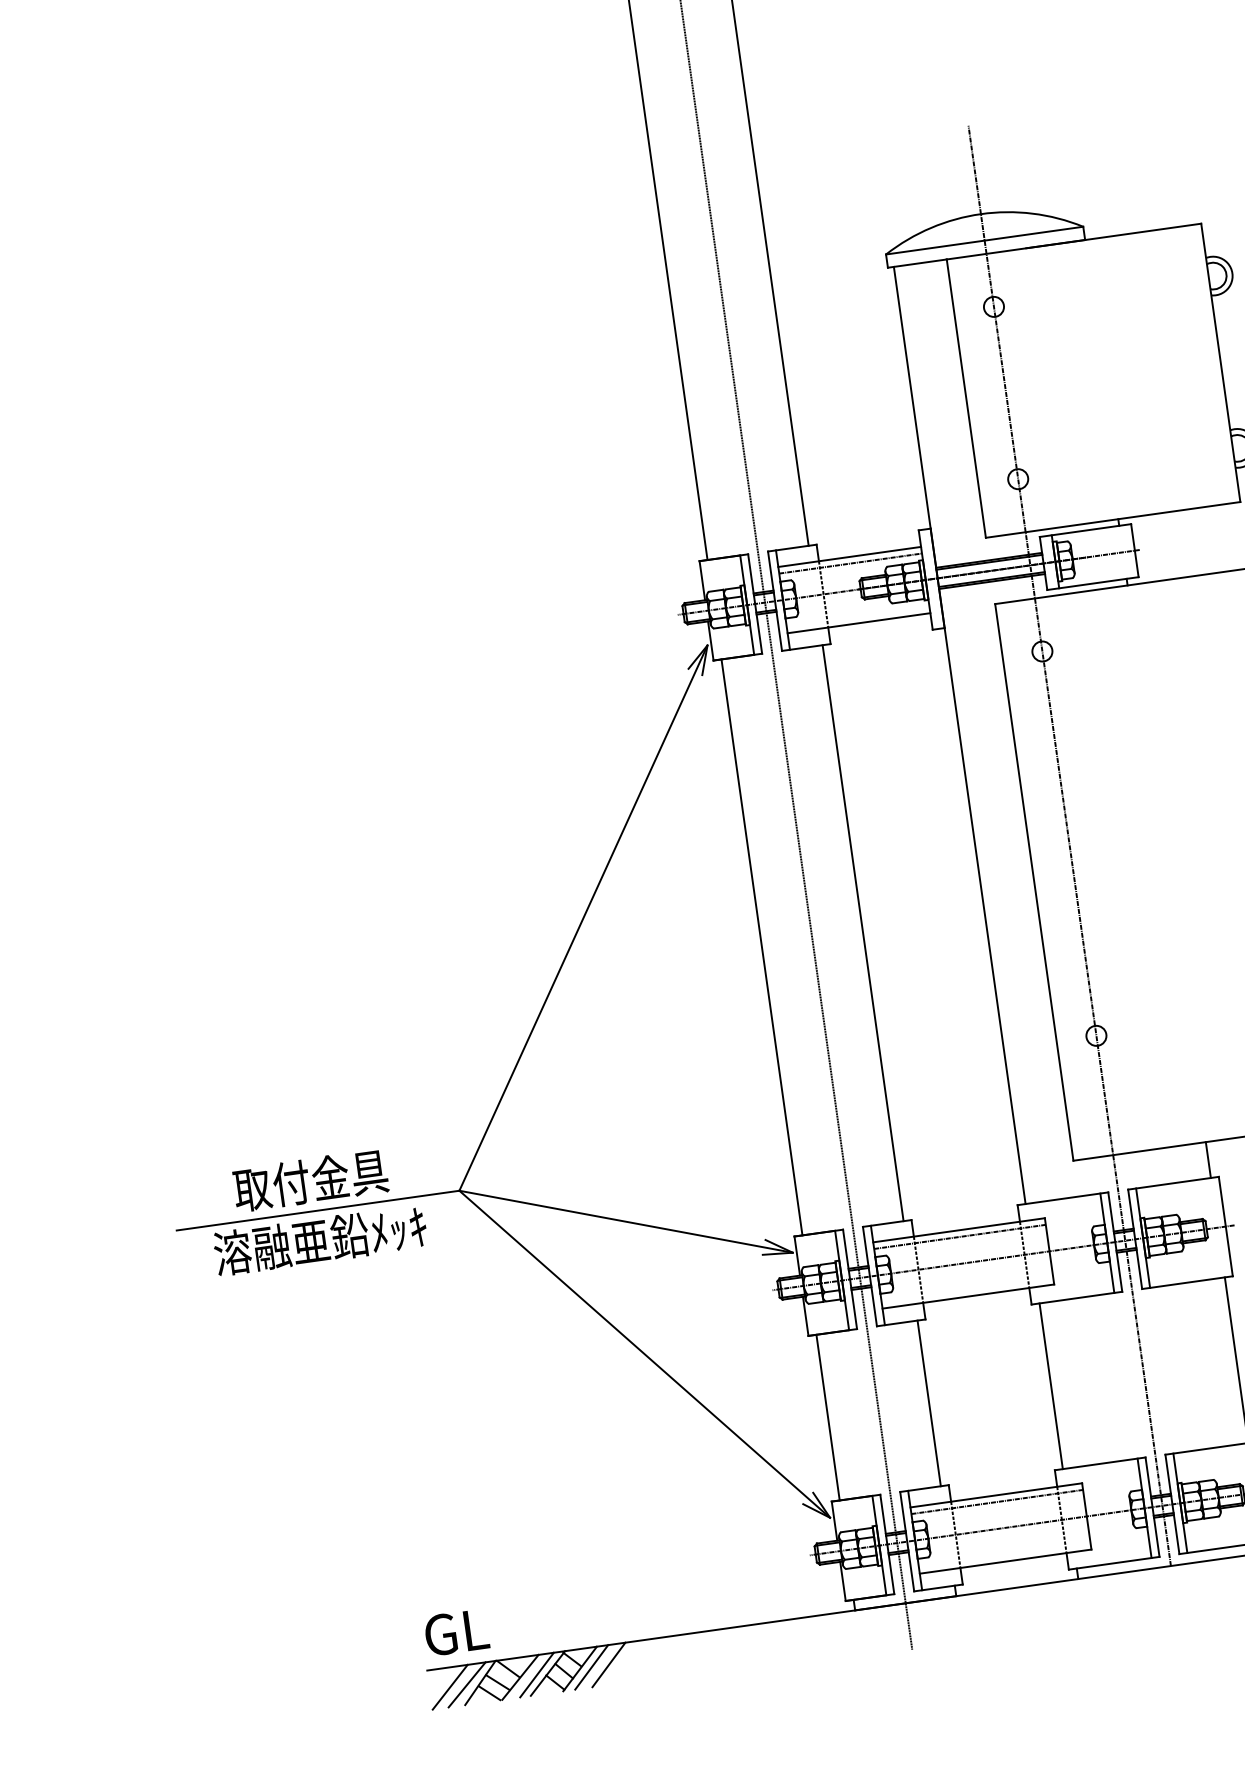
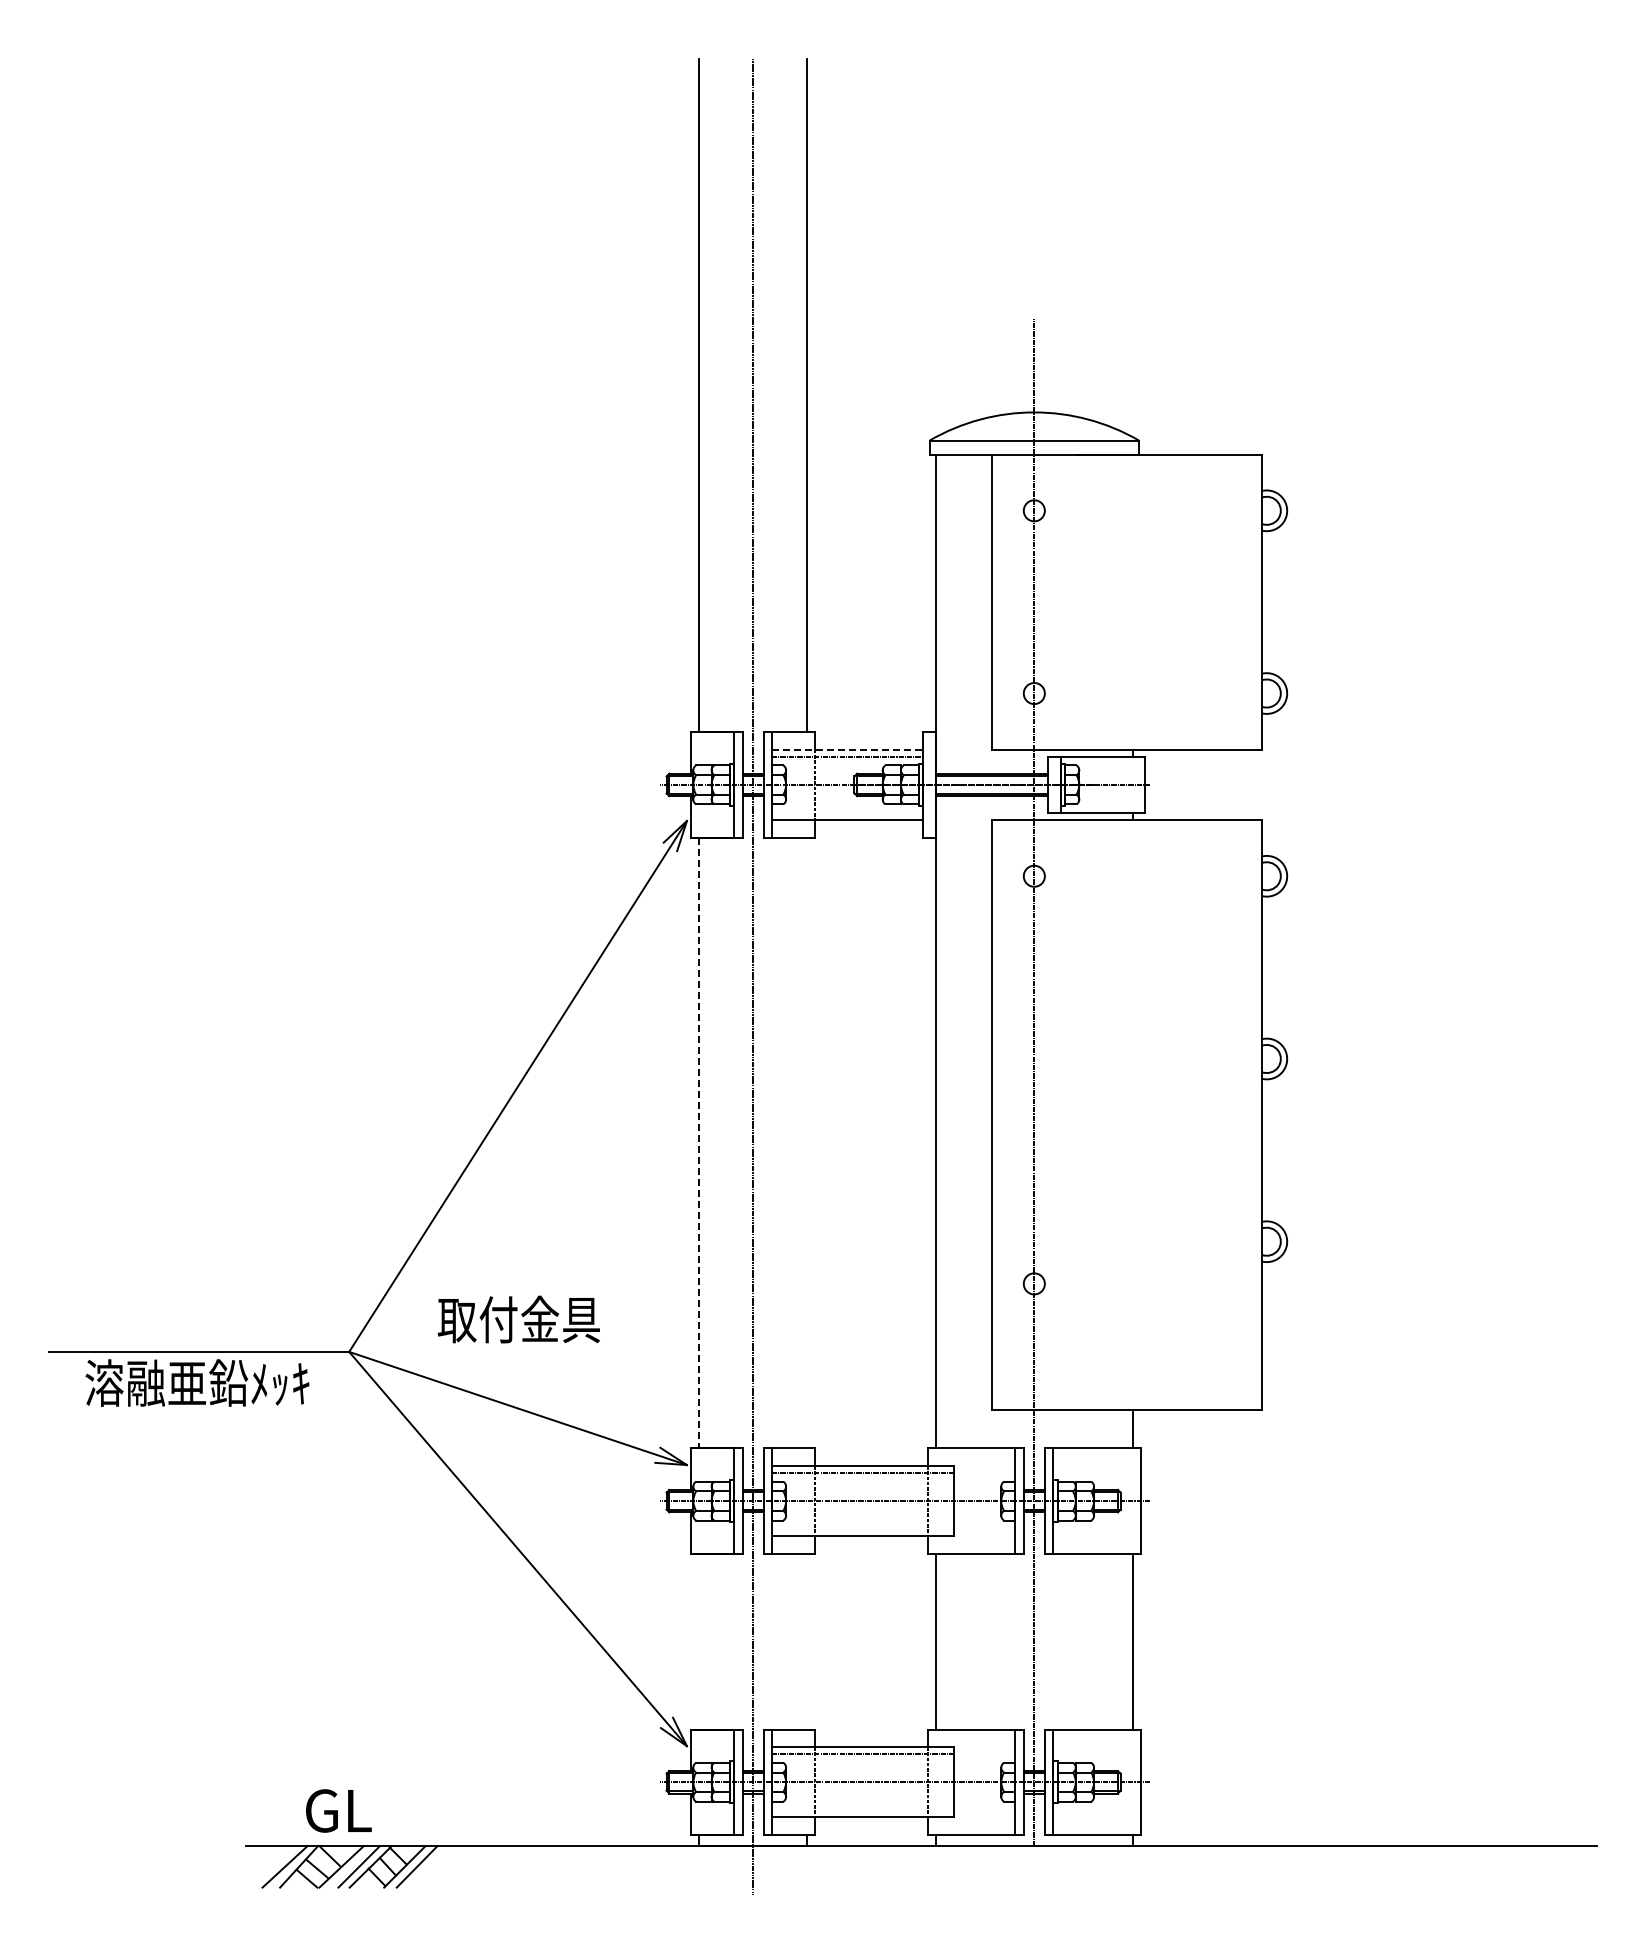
line: (849, 556) -> (847, 749), solid -> dashed
line: (862, 932) -> (806, 1142), removed
line: (762, 947) -> (699, 1143), solid -> dashed
text: (310, 1180) -> (518, 1319), moved
line: (928, 1403) -> (806, 1641), removed
line: (828, 1417) -> (699, 1641), removed
text: (456, 1632) -> (338, 1810), moved
line: (608, 1664) -> (435, 1866), removed
line: (449, 1686) -> (266, 1866), removed

